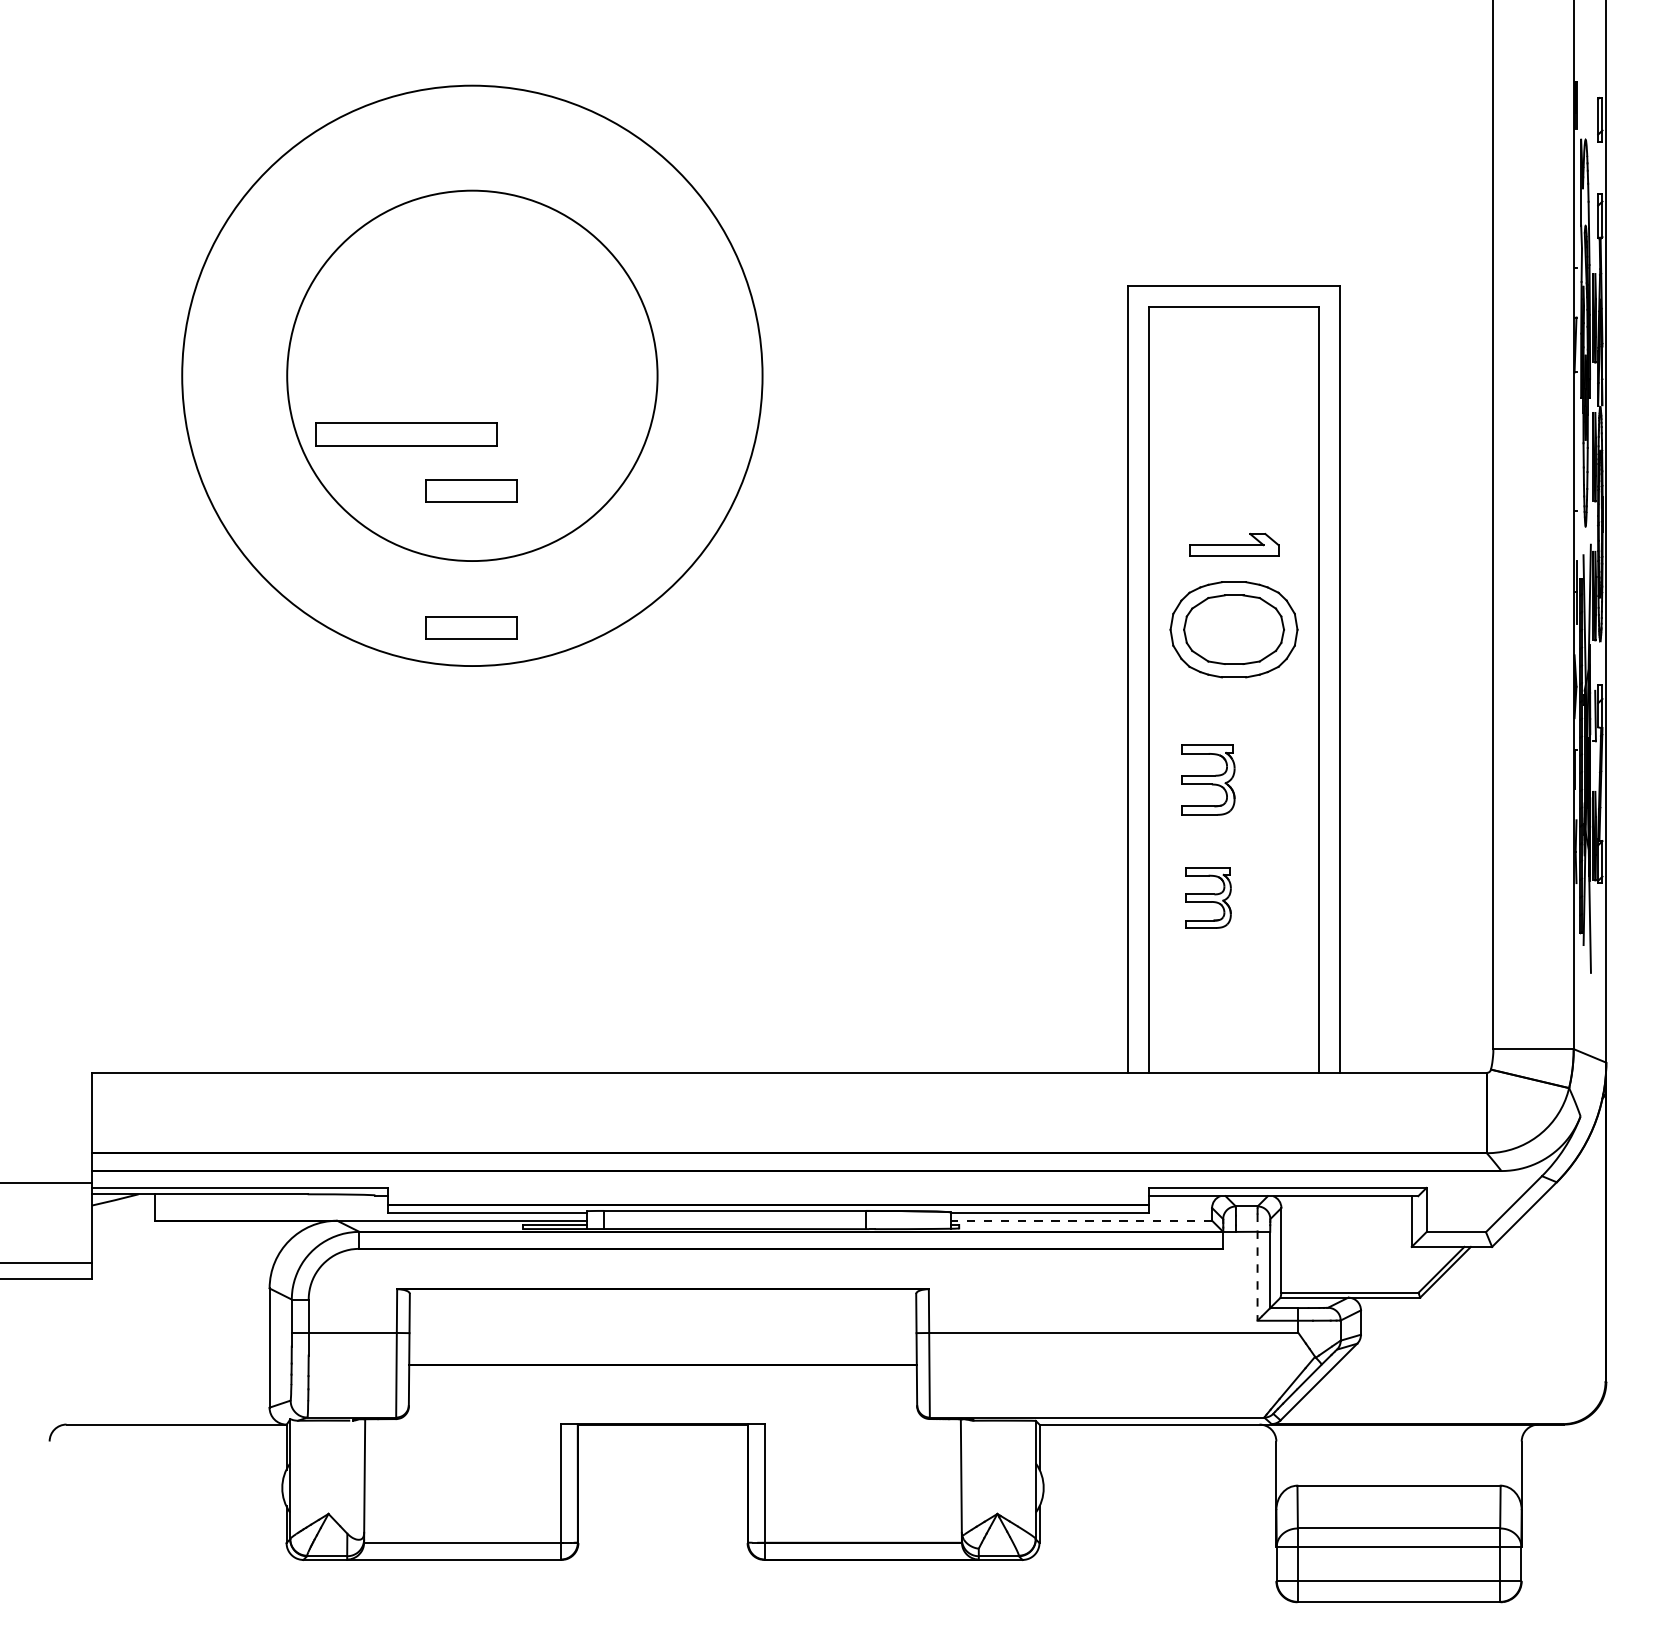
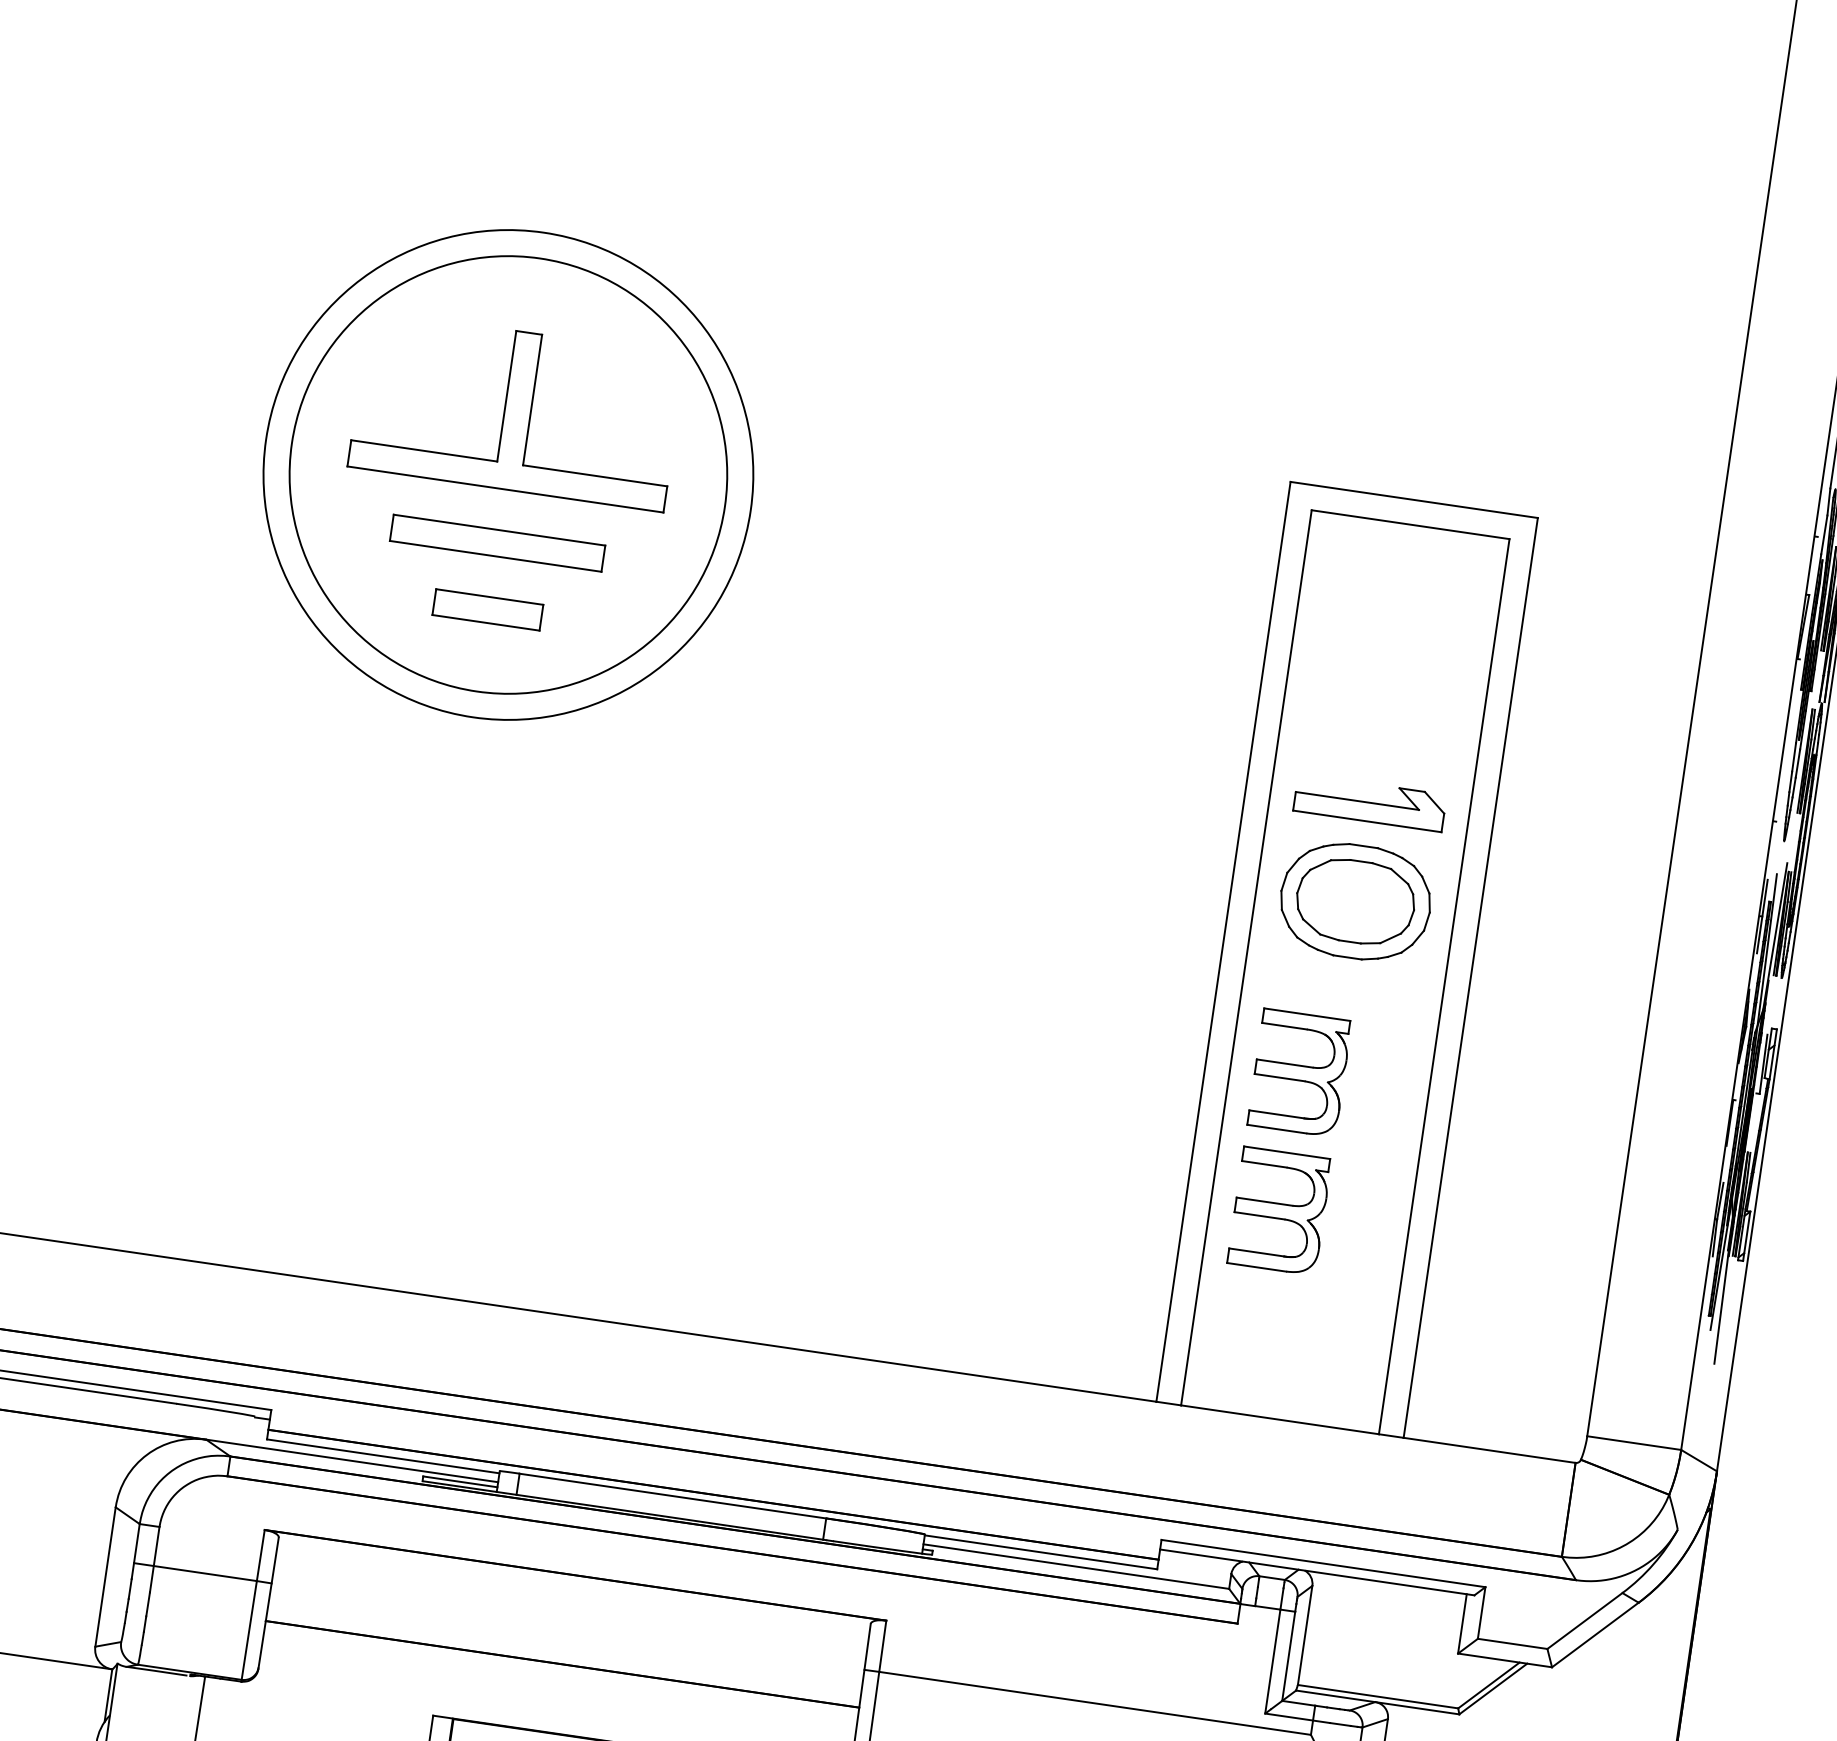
part: (471, 320) -> (516, 410), added
circle: (472, 375) -> (508, 474), size x0.71
part: (406, 434) -> (497, 543), moved
part: (1234, 544) -> (1370, 802), size x1.43
part: (471, 627) -> (464, 769), removed
part: (1208, 779) -> (1300, 1072), size x1.43
part: (1208, 897) -> (1280, 1210), size x1.67
line: (1081, 1220) -> (1076, 1566), dashed -> solid
line: (1257, 1267) -> (1274, 1651), dashed -> solid

